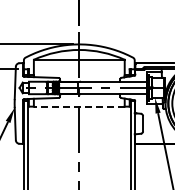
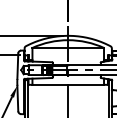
line: (78, 106) -> (67, 84), dashed -> solid

